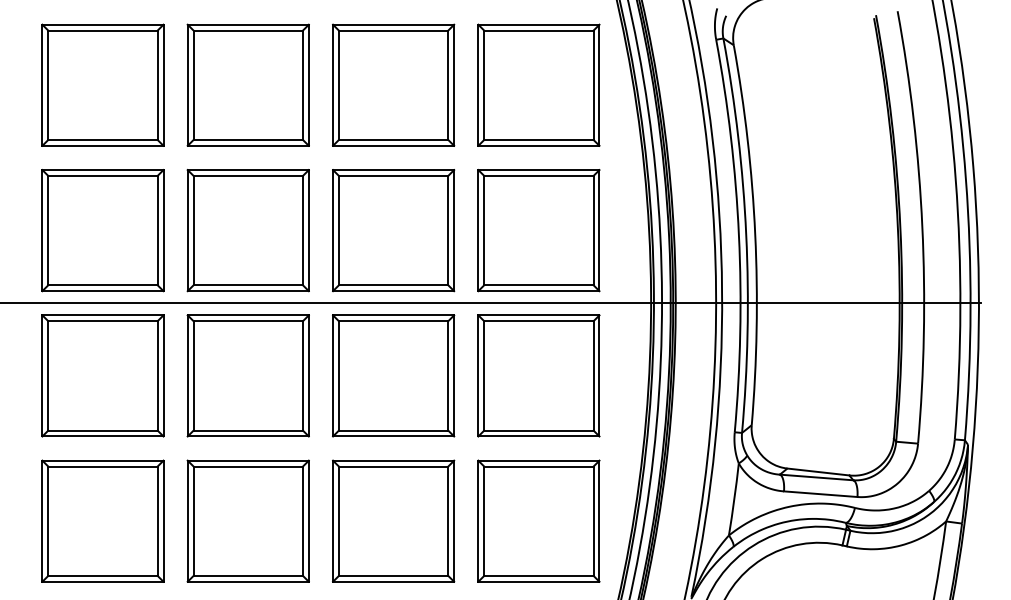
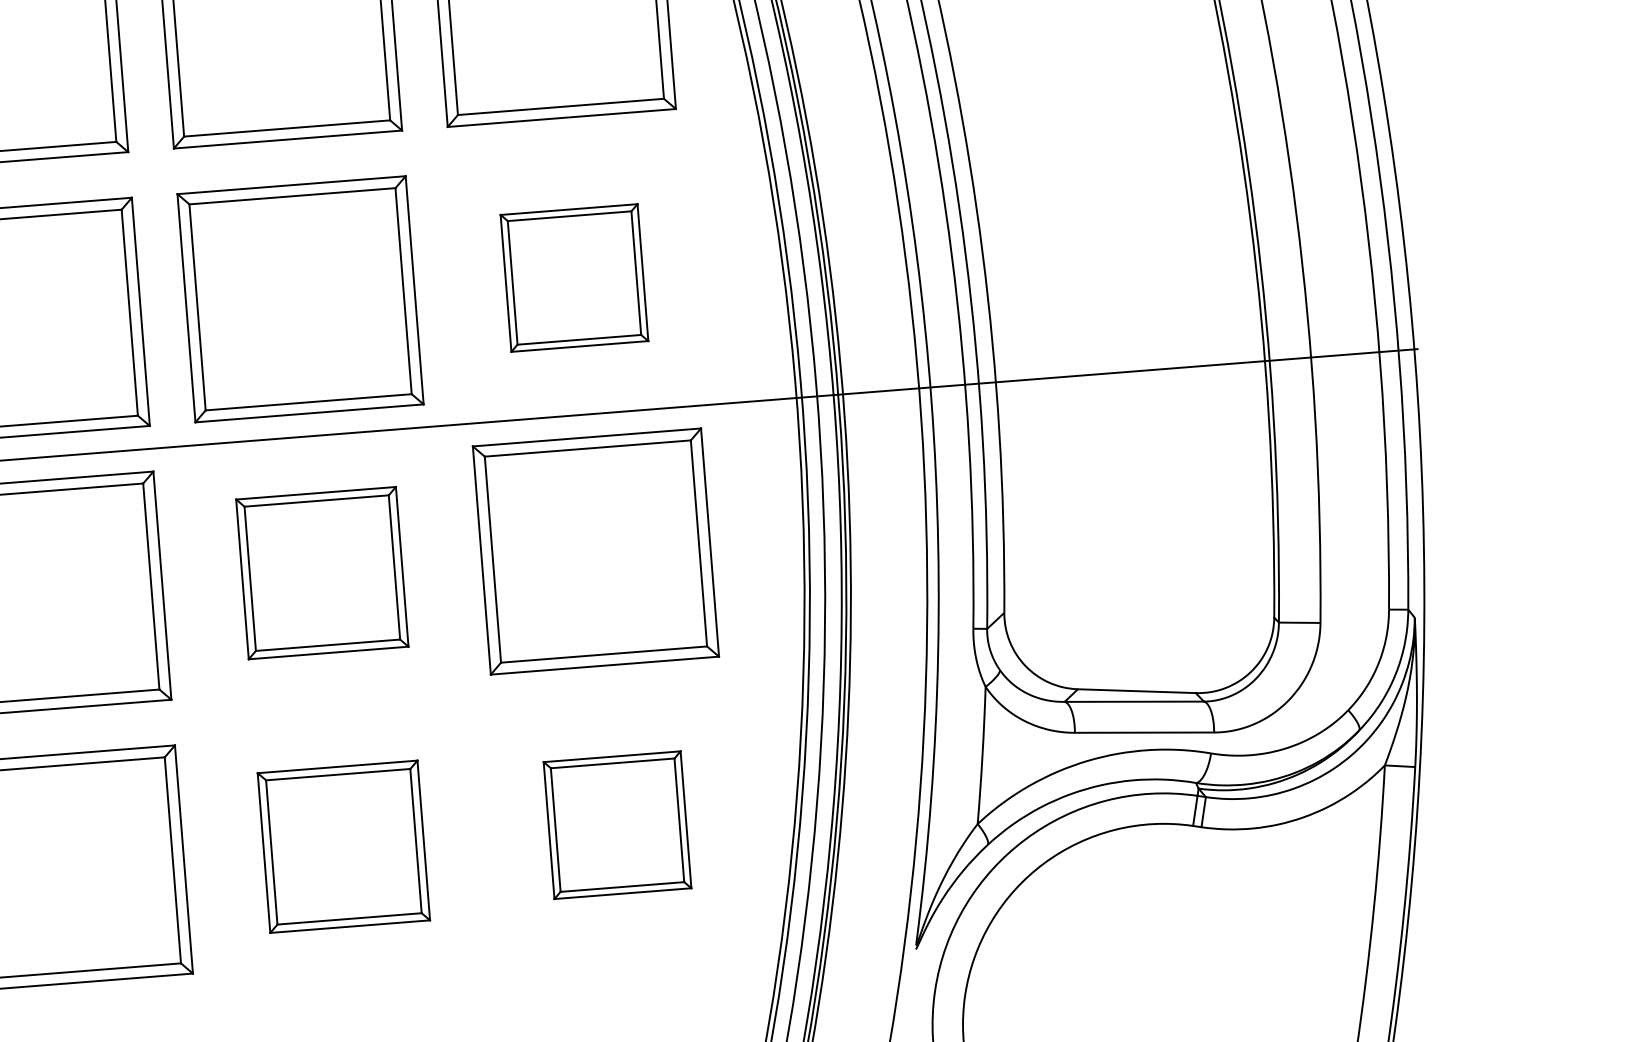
part: (538, 230) -> (573, 277), size x0.6
part: (393, 375) -> (321, 572), size x0.7
part: (393, 520) -> (343, 845), size x0.7
part: (538, 520) -> (616, 824), size x0.6

